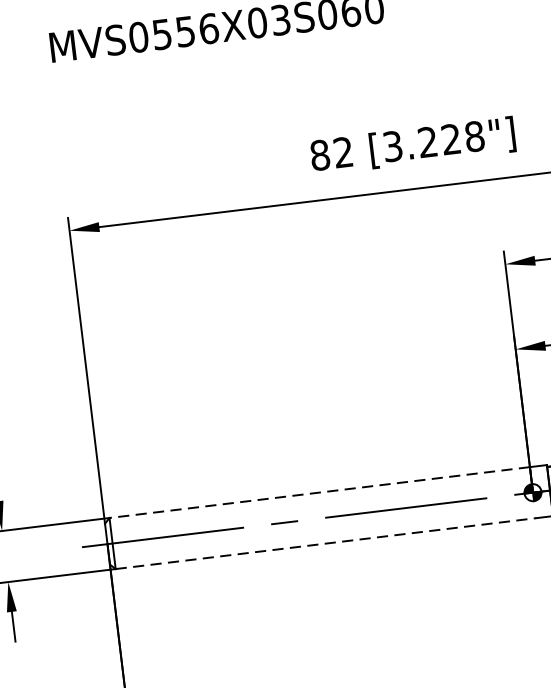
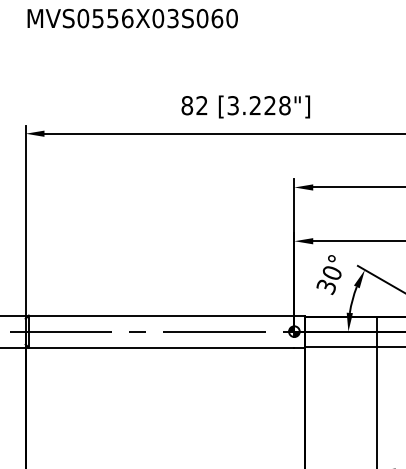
line: (319, 492) -> (161, 315), dashed -> solid
line: (325, 543) -> (161, 347), dashed -> solid

